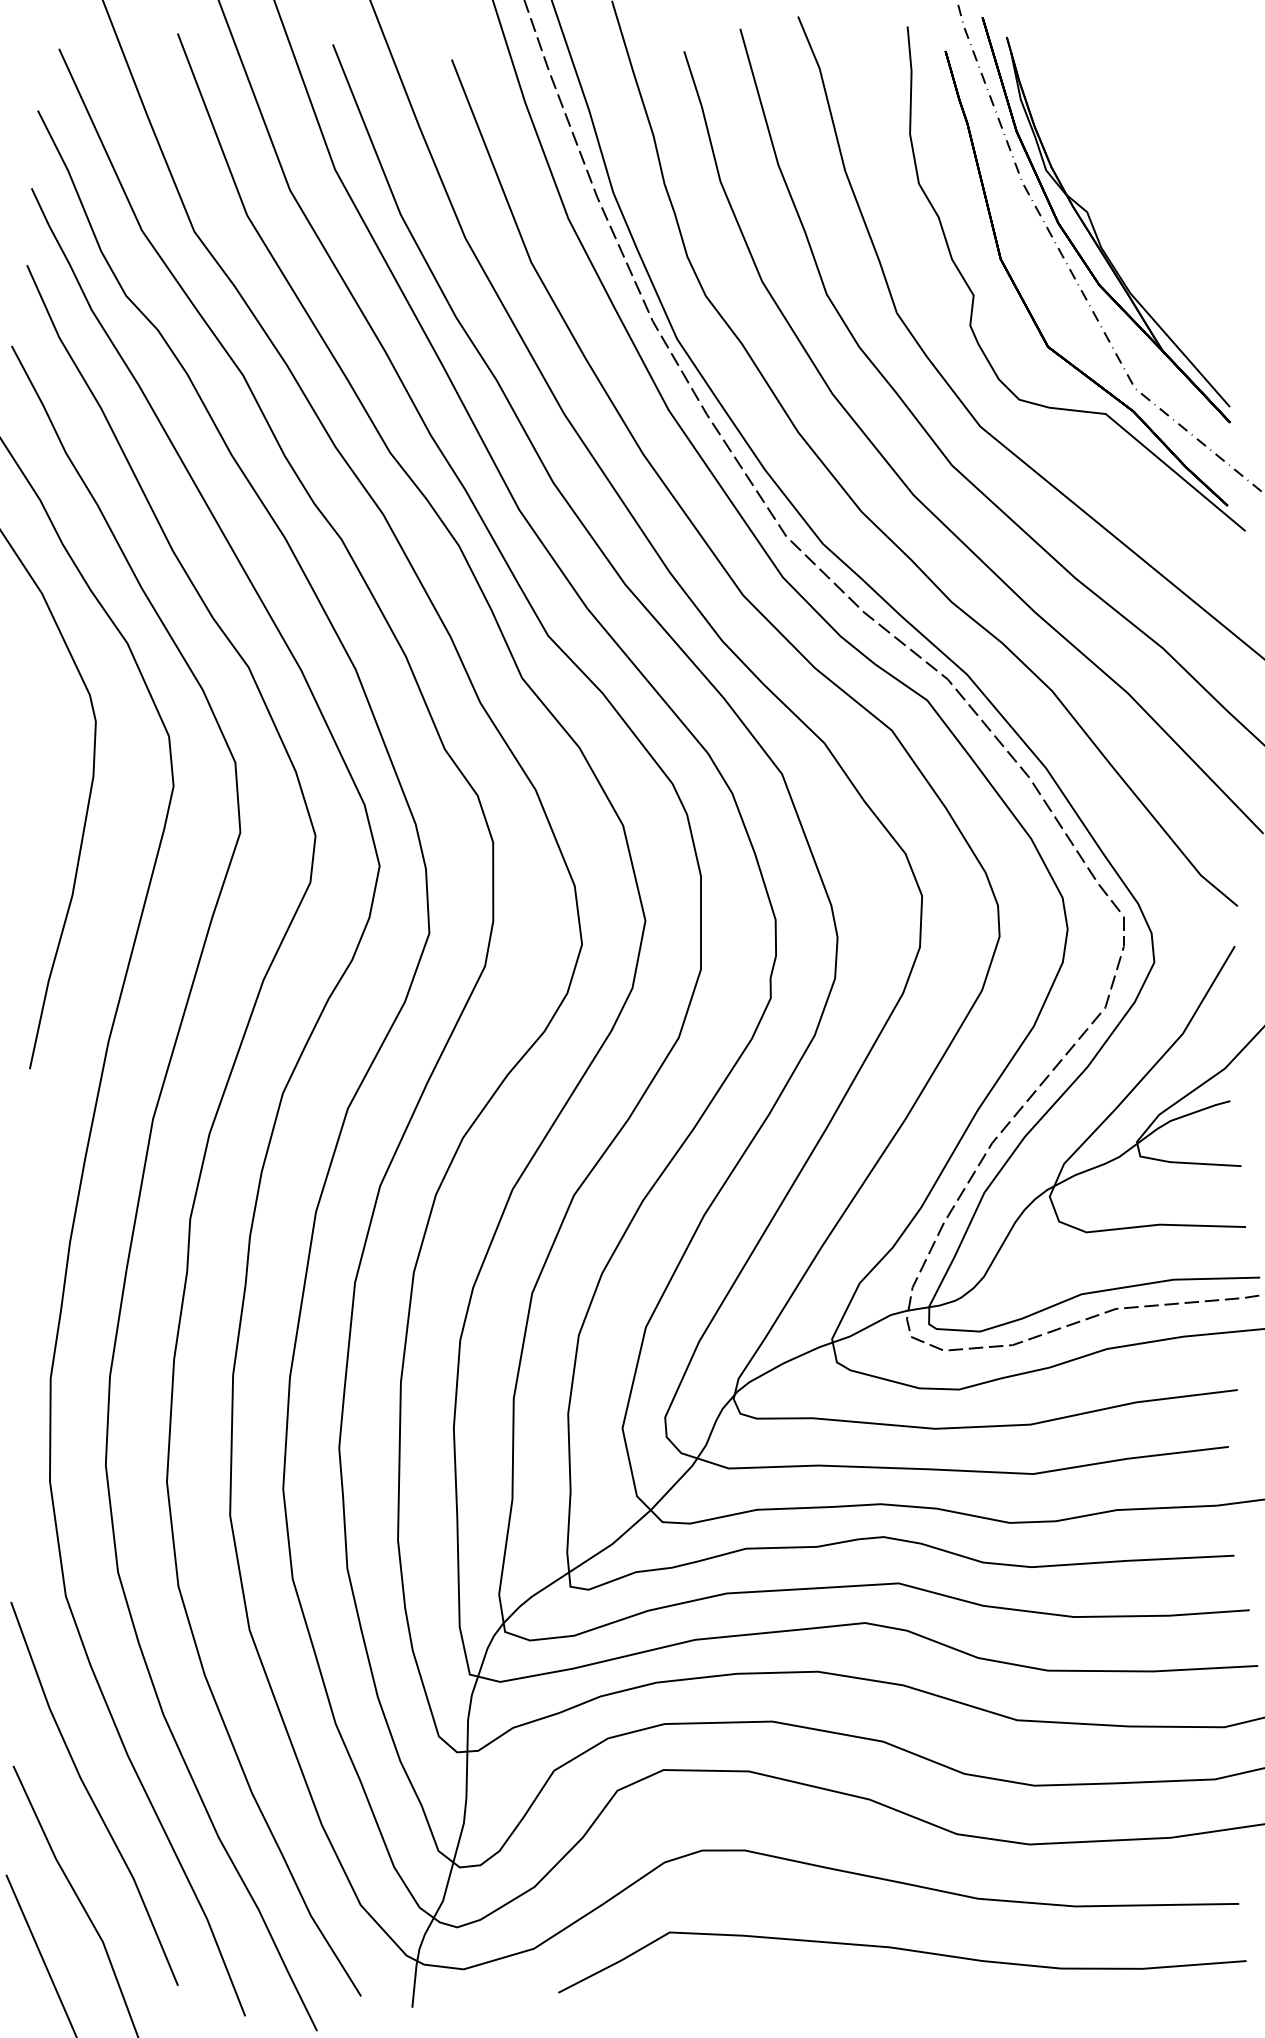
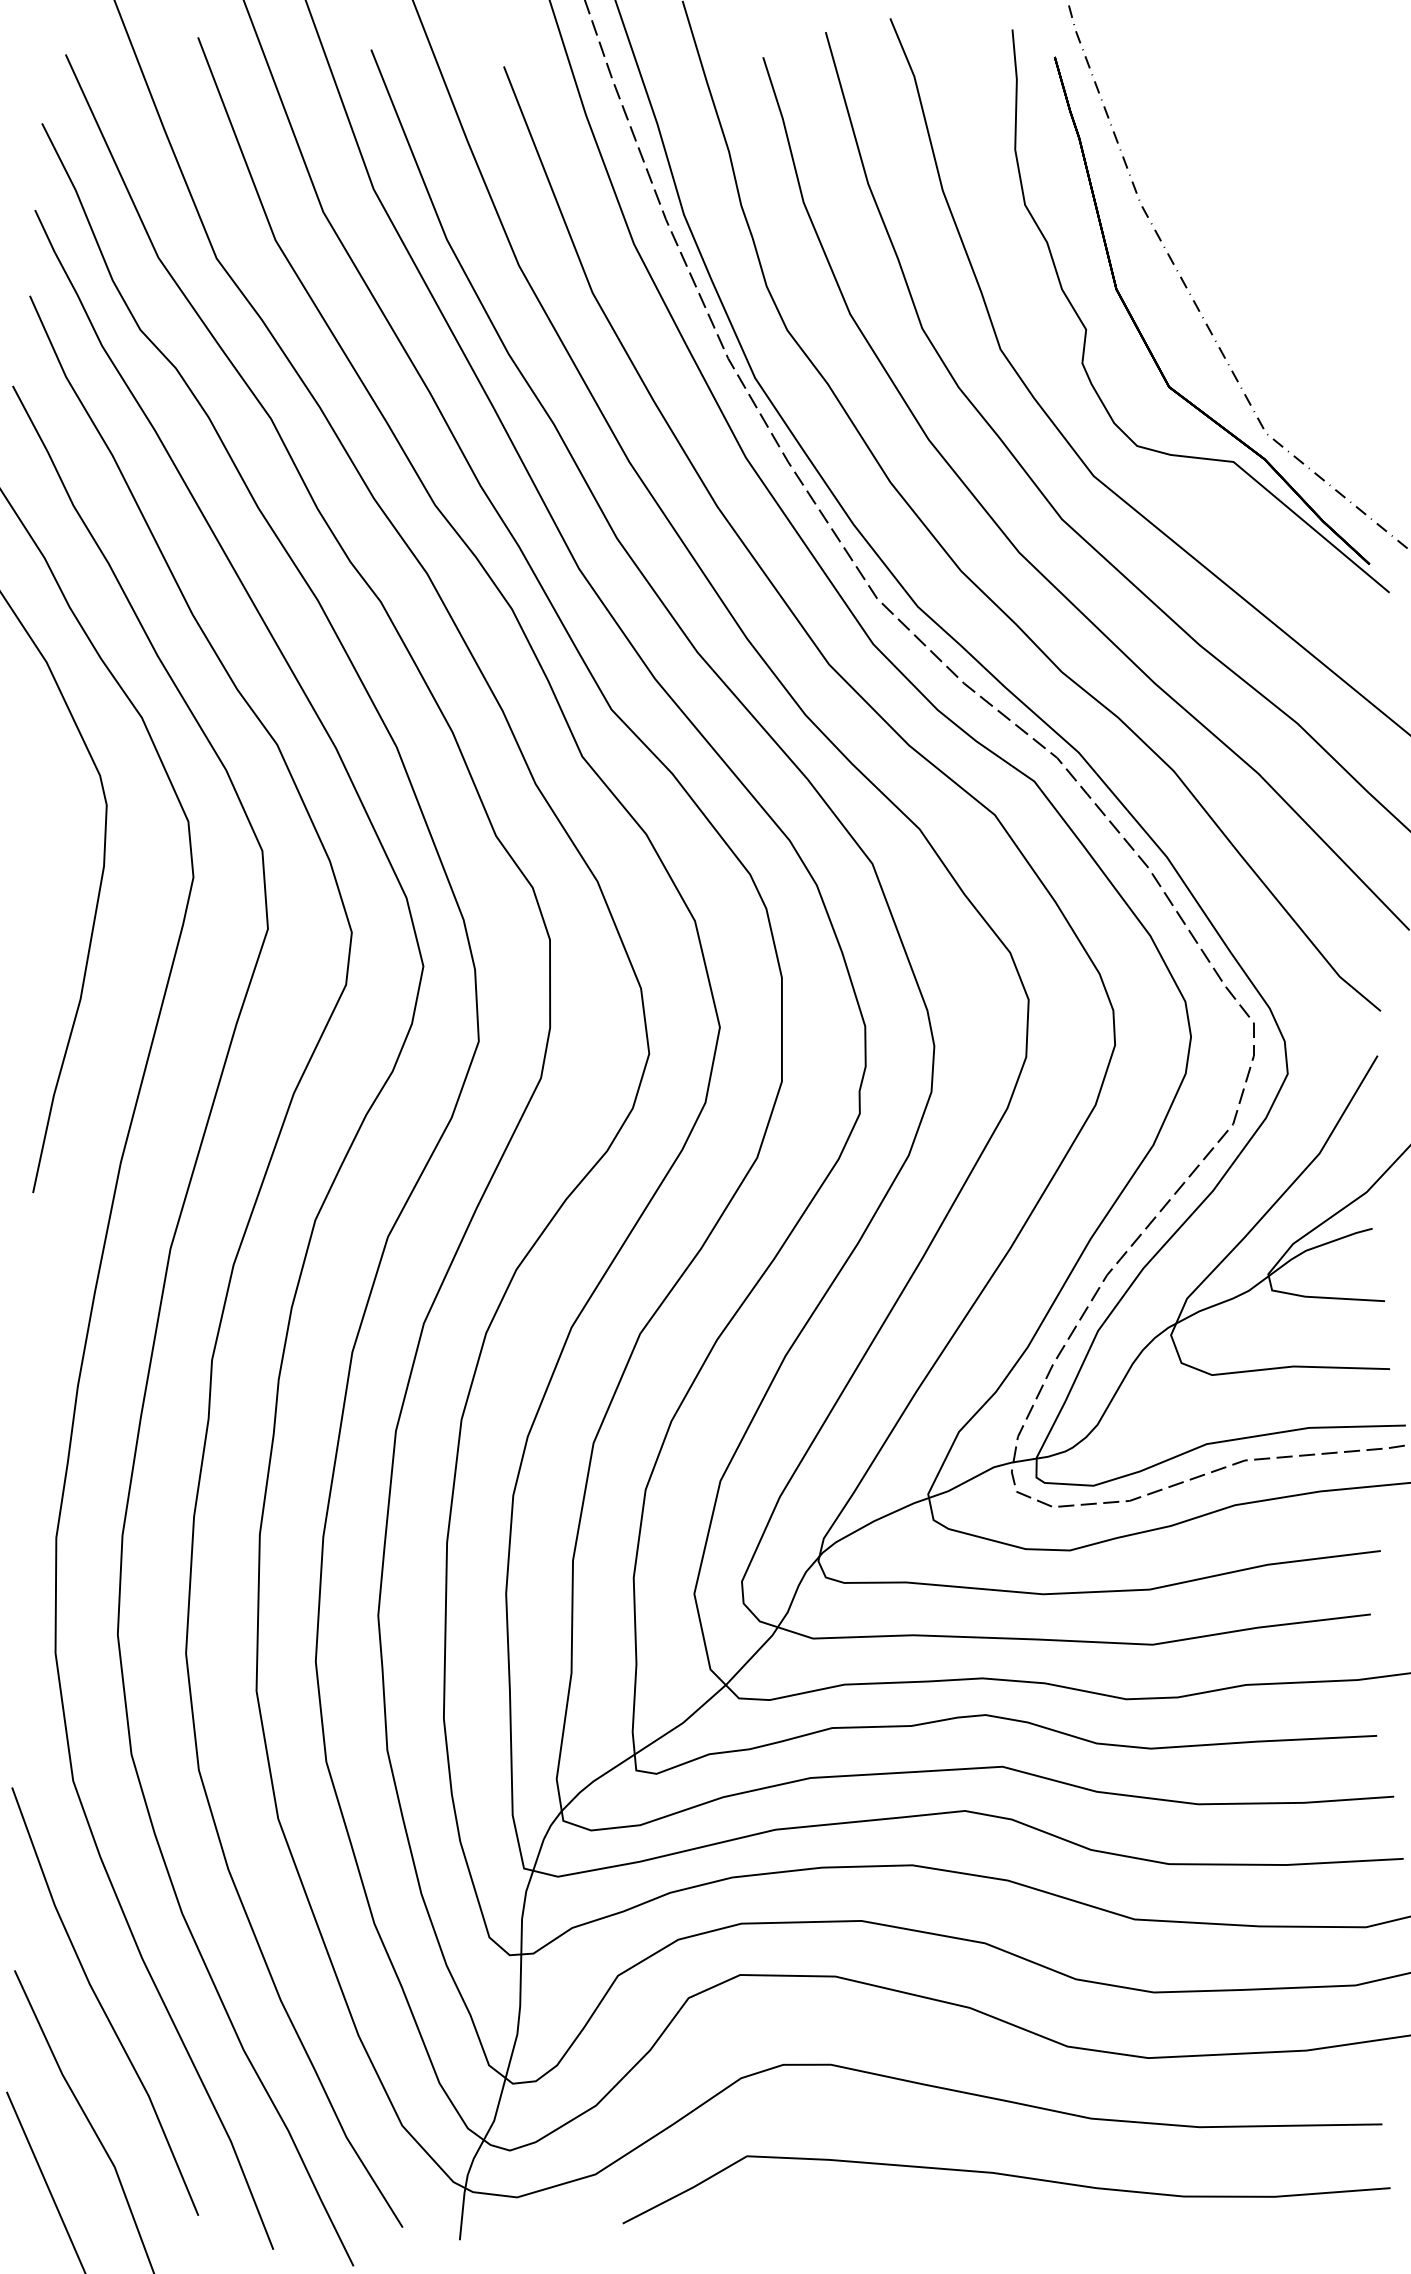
part: (1093, 225) -> (1219, 251), removed

